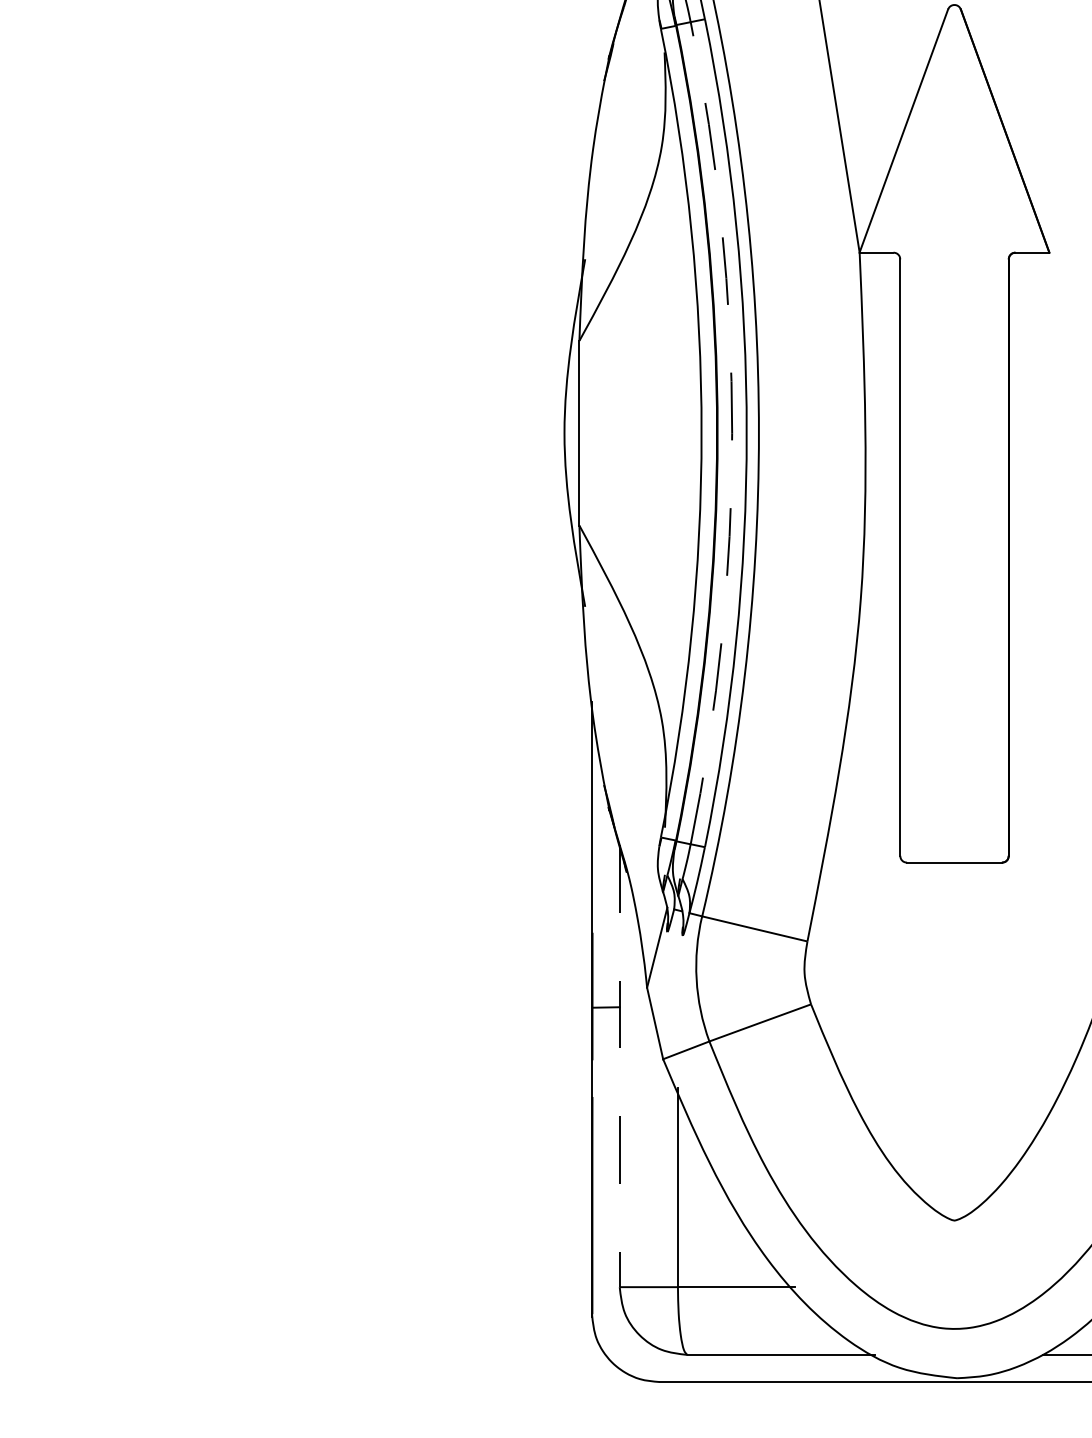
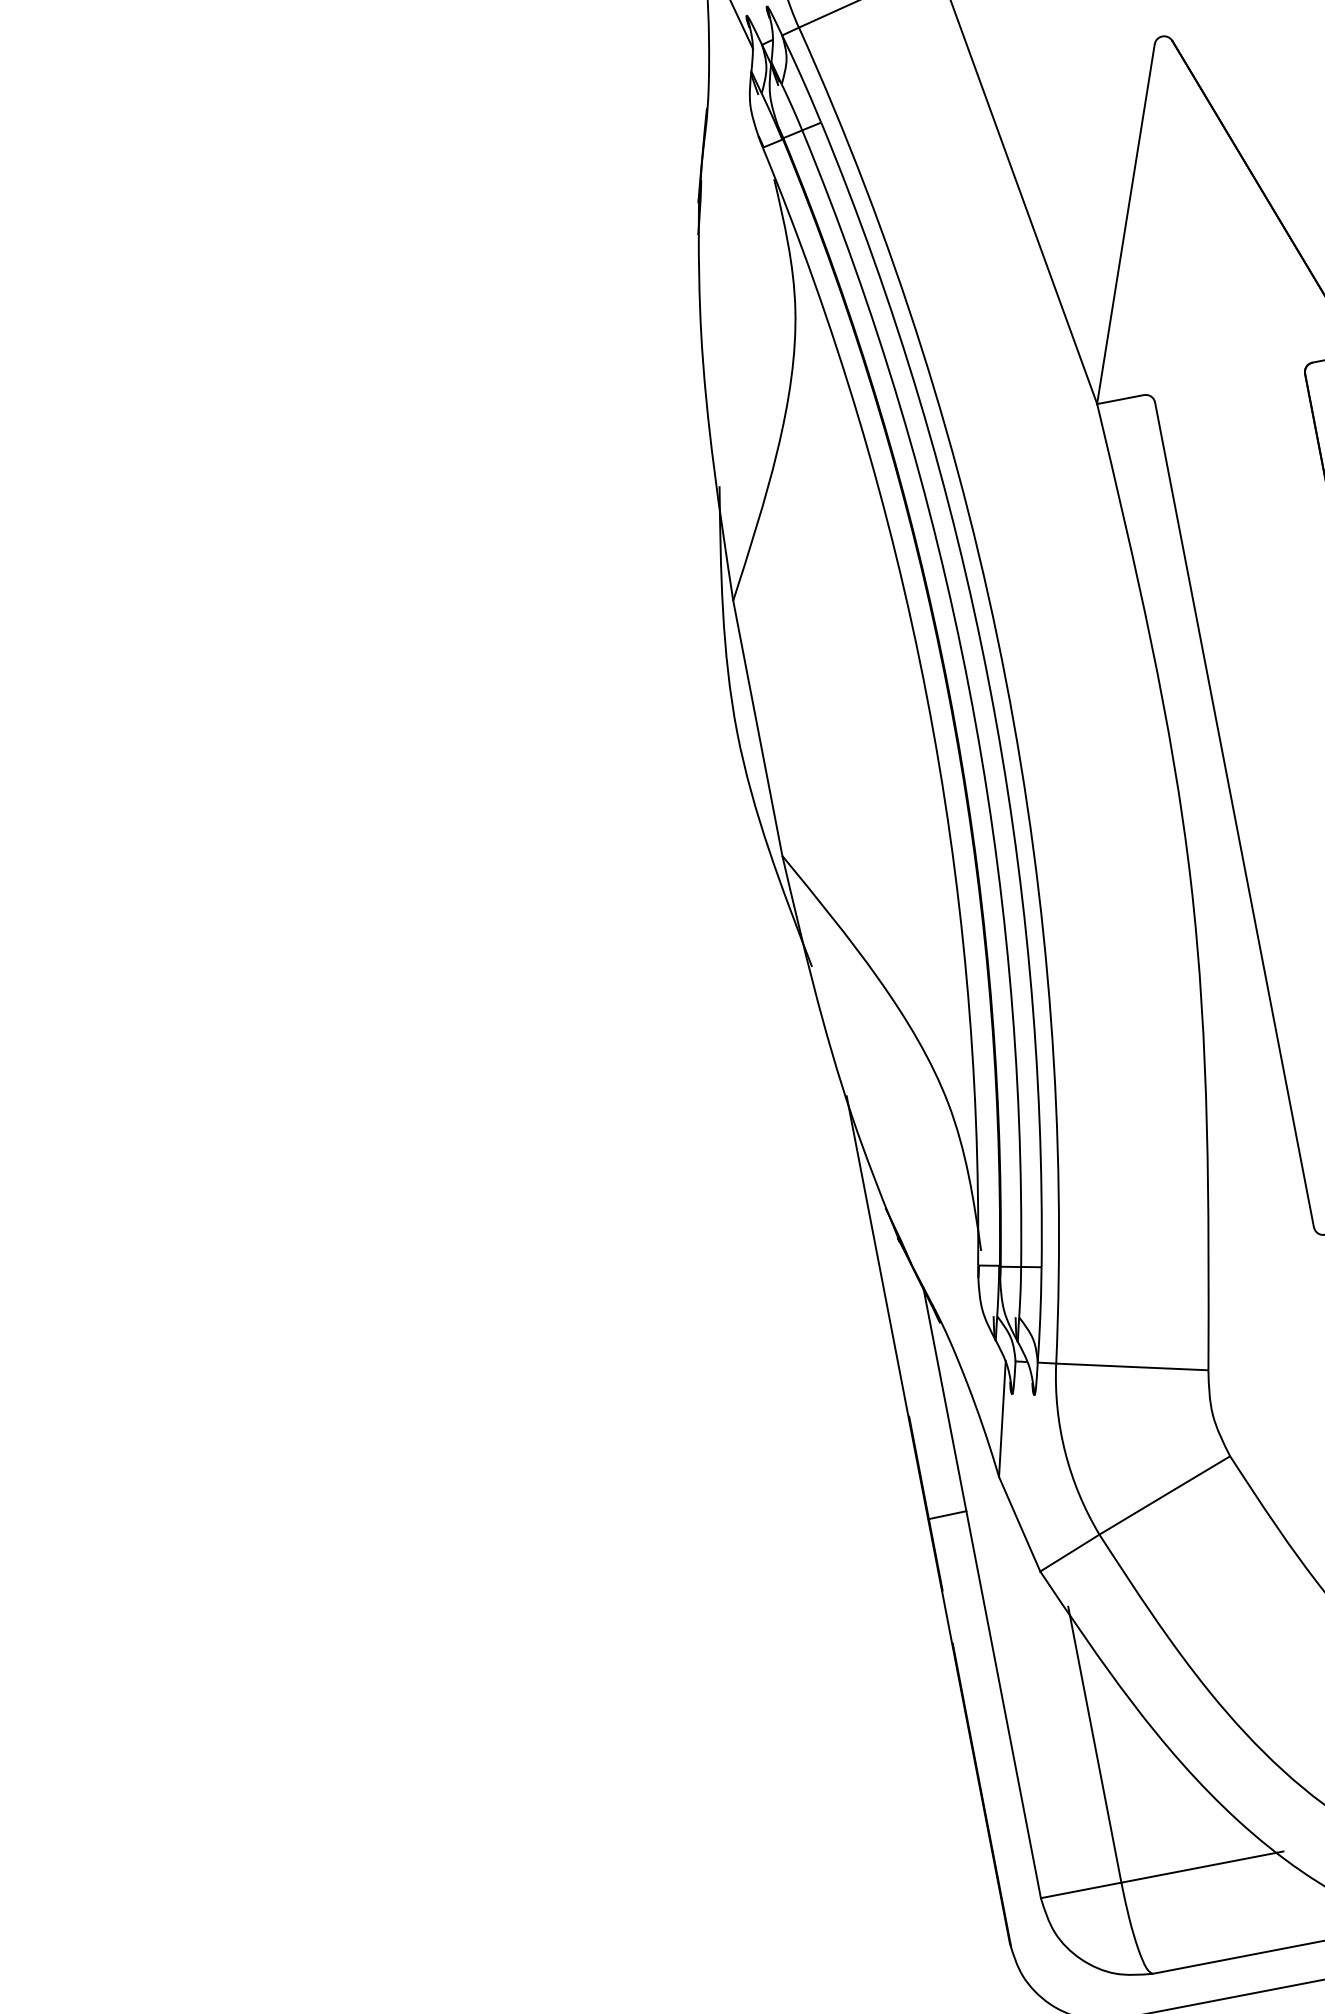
arc: (732, 433) -> (969, 687), dashed -> solid
line: (619, 1066) -> (981, 1593), dashed -> solid

